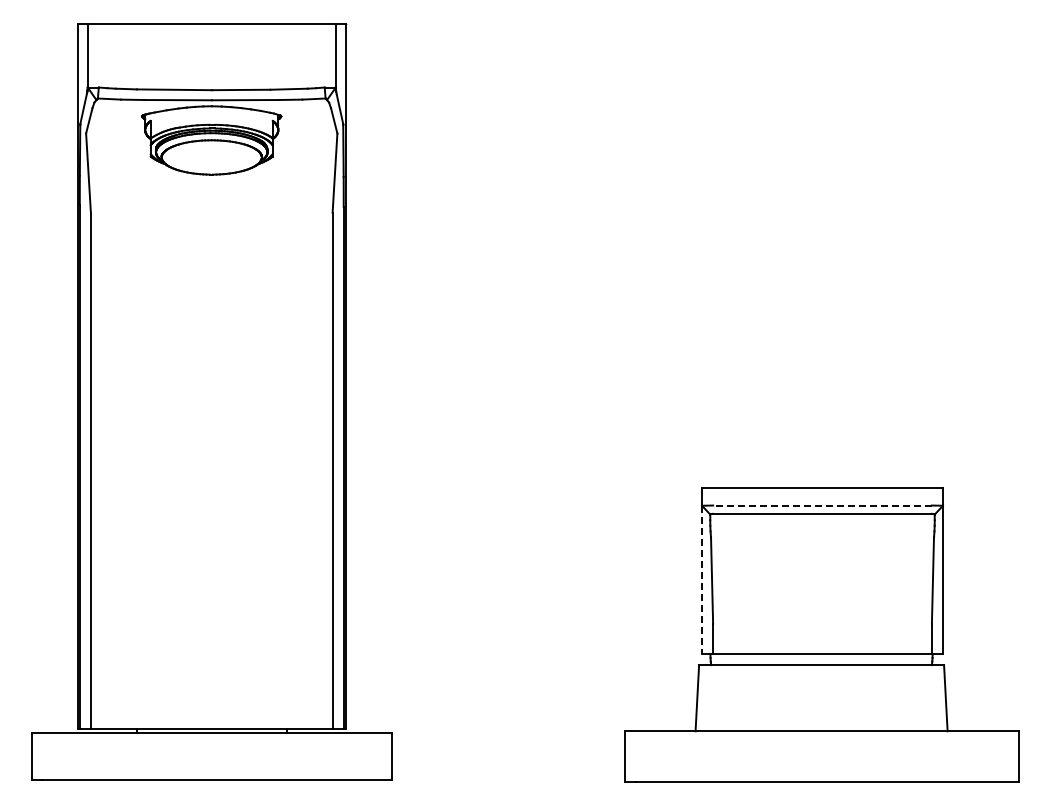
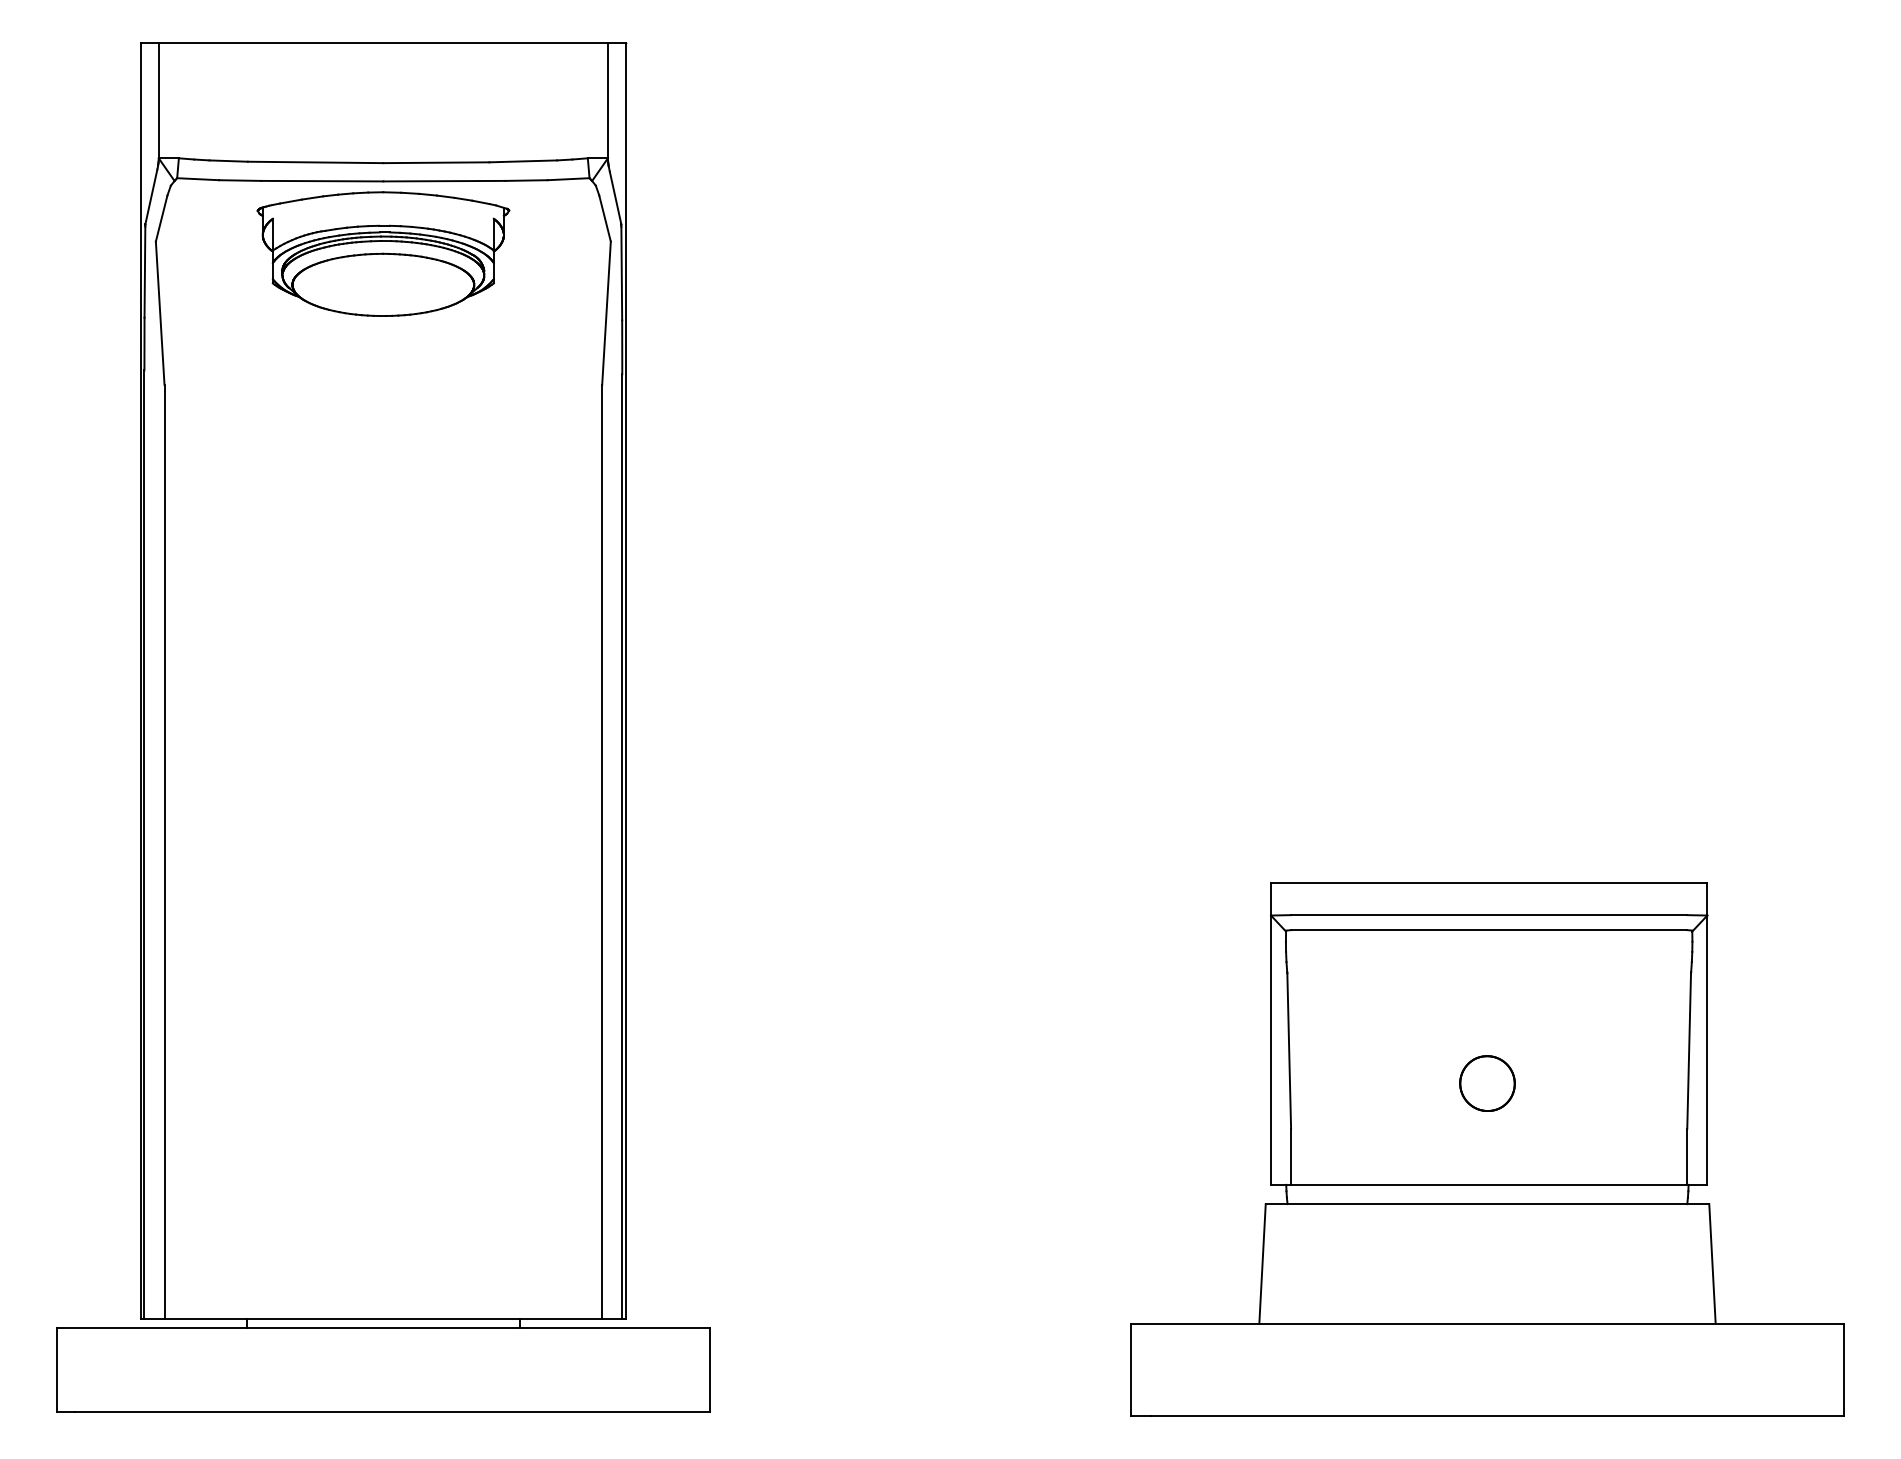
line: (822, 505) -> (1489, 915), dashed -> solid
line: (702, 580) -> (1271, 1050), dashed -> solid
part: (821, 598) -> (1487, 1083), added

